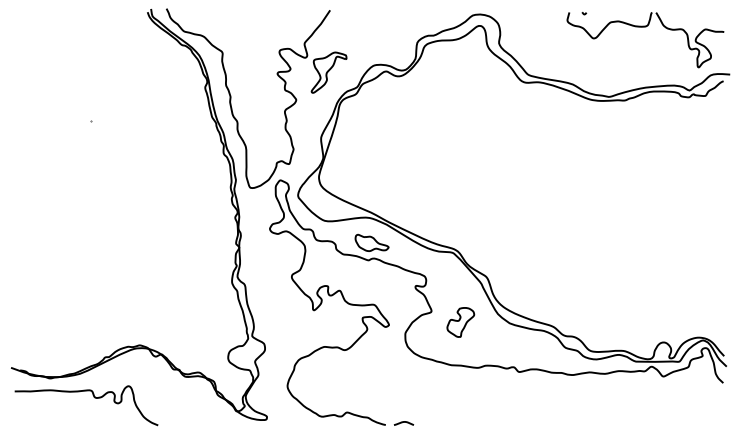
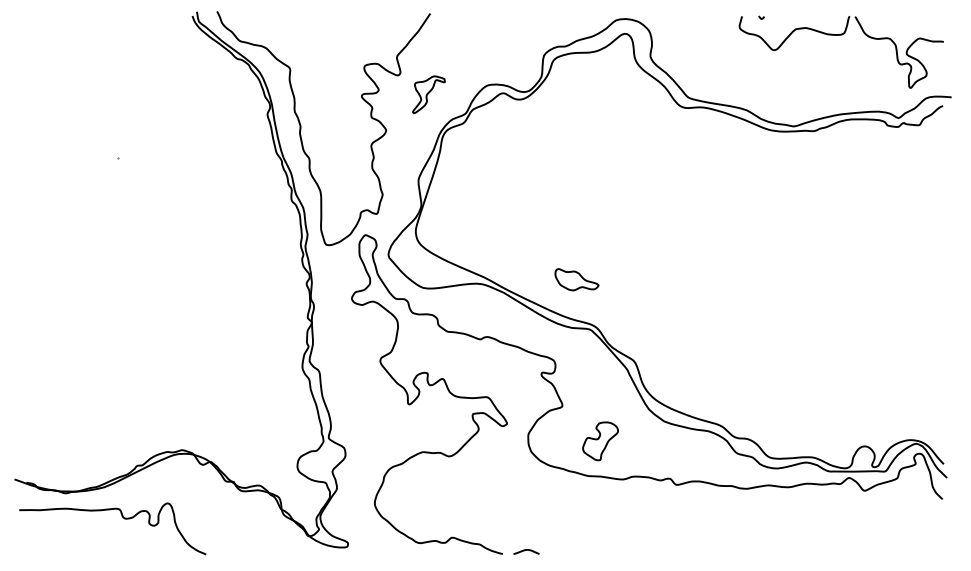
part: (328, 72) -> (428, 94), size x0.7
part: (371, 242) -> (576, 279), moved
part: (460, 322) -> (600, 441), moved

